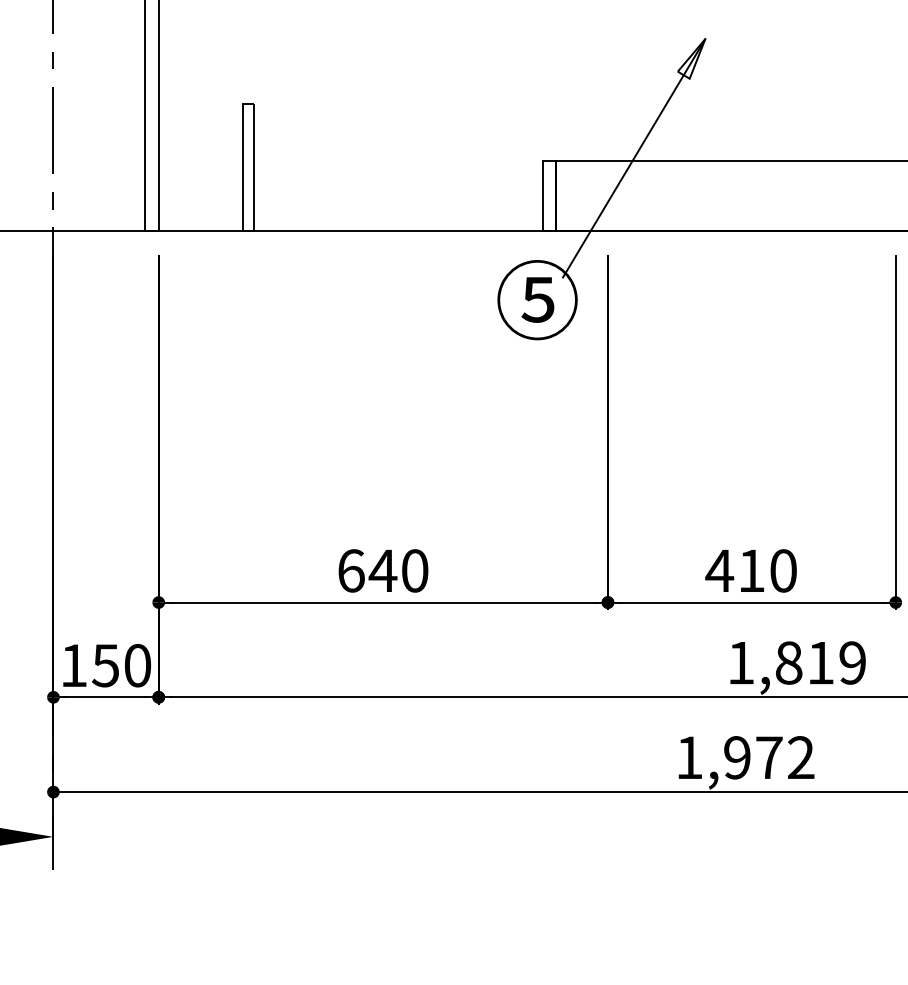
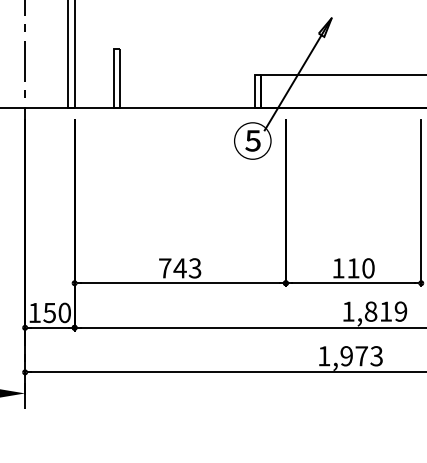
text: (383, 571) -> (180, 268), 640 -> 743
text: (719, 571) -> (338, 268), 410 -> 110
text: (800, 758) -> (376, 356), 1,972 -> 1,973

